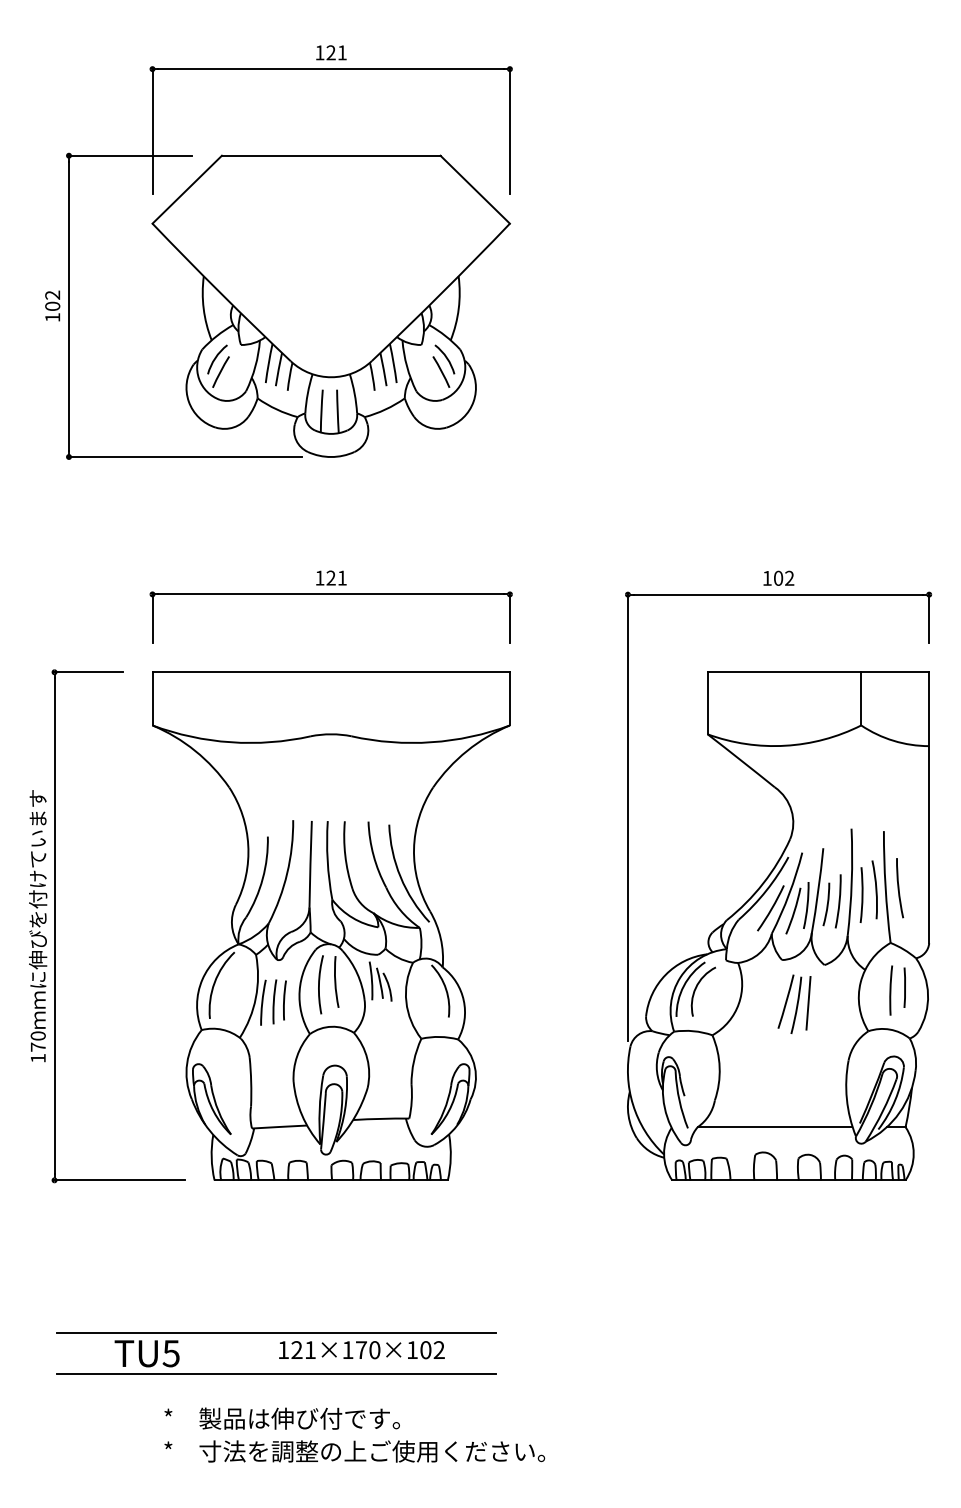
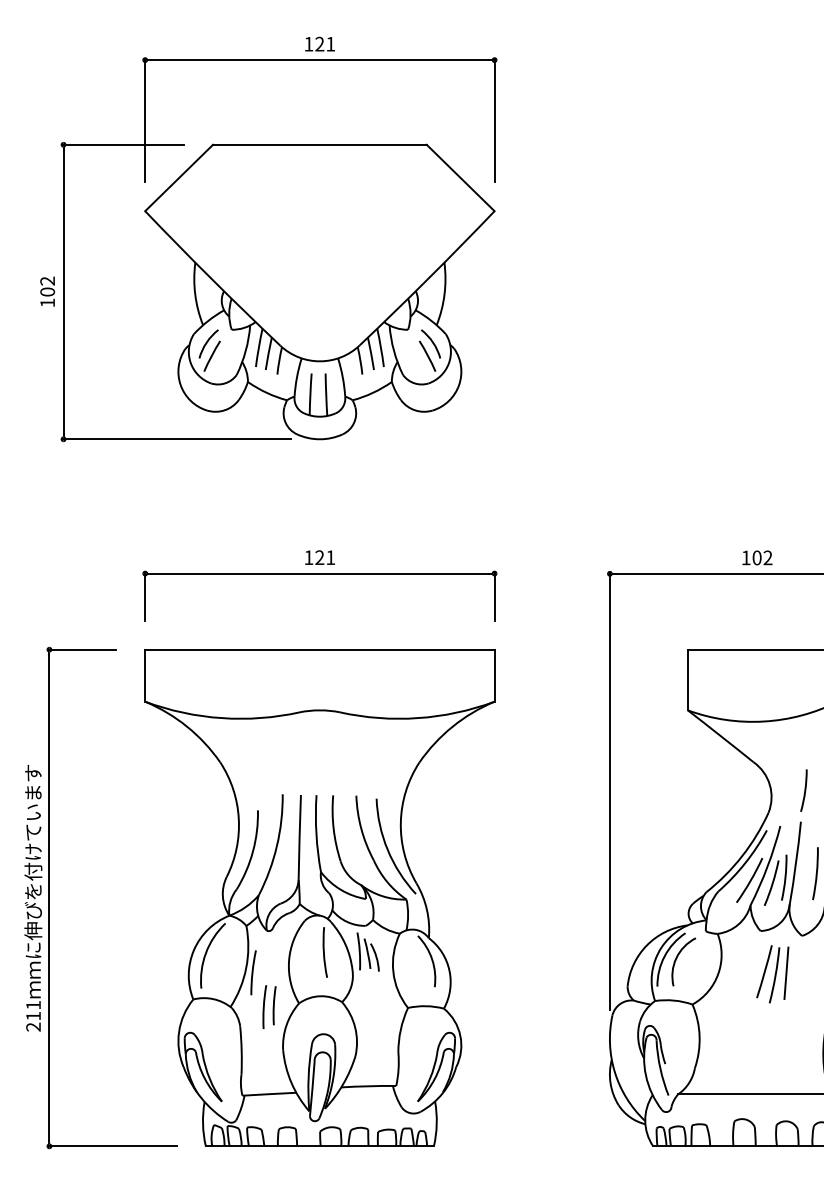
arc: (826, 904) -> (804, 790), moved
arc: (319, 984) -> (308, 954), removed
part: (279, 1001) -> (269, 1006), moved
text: (37, 1046) -> (32, 1015), 170 -> 211

